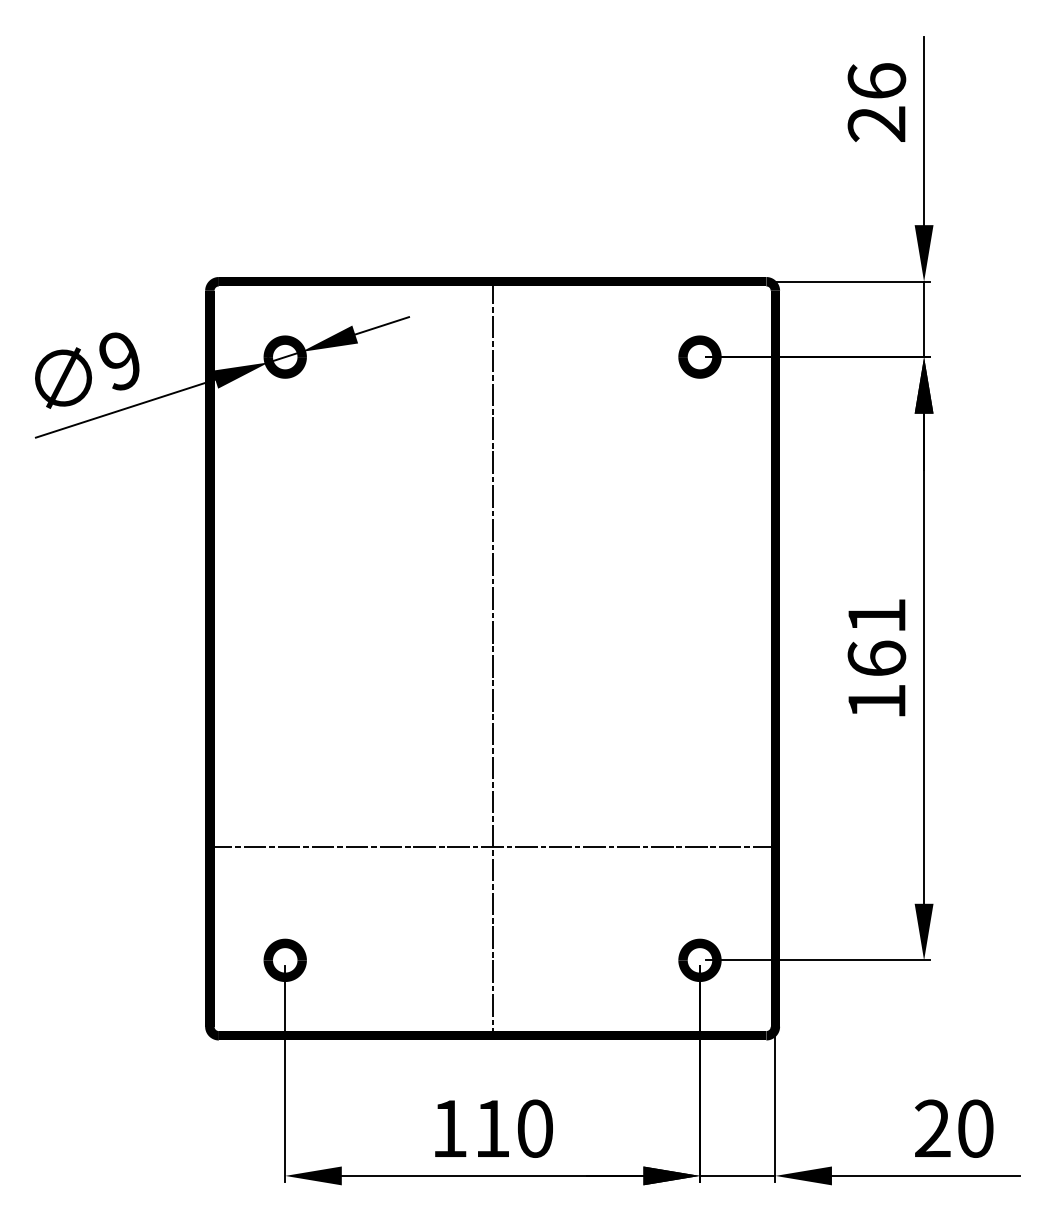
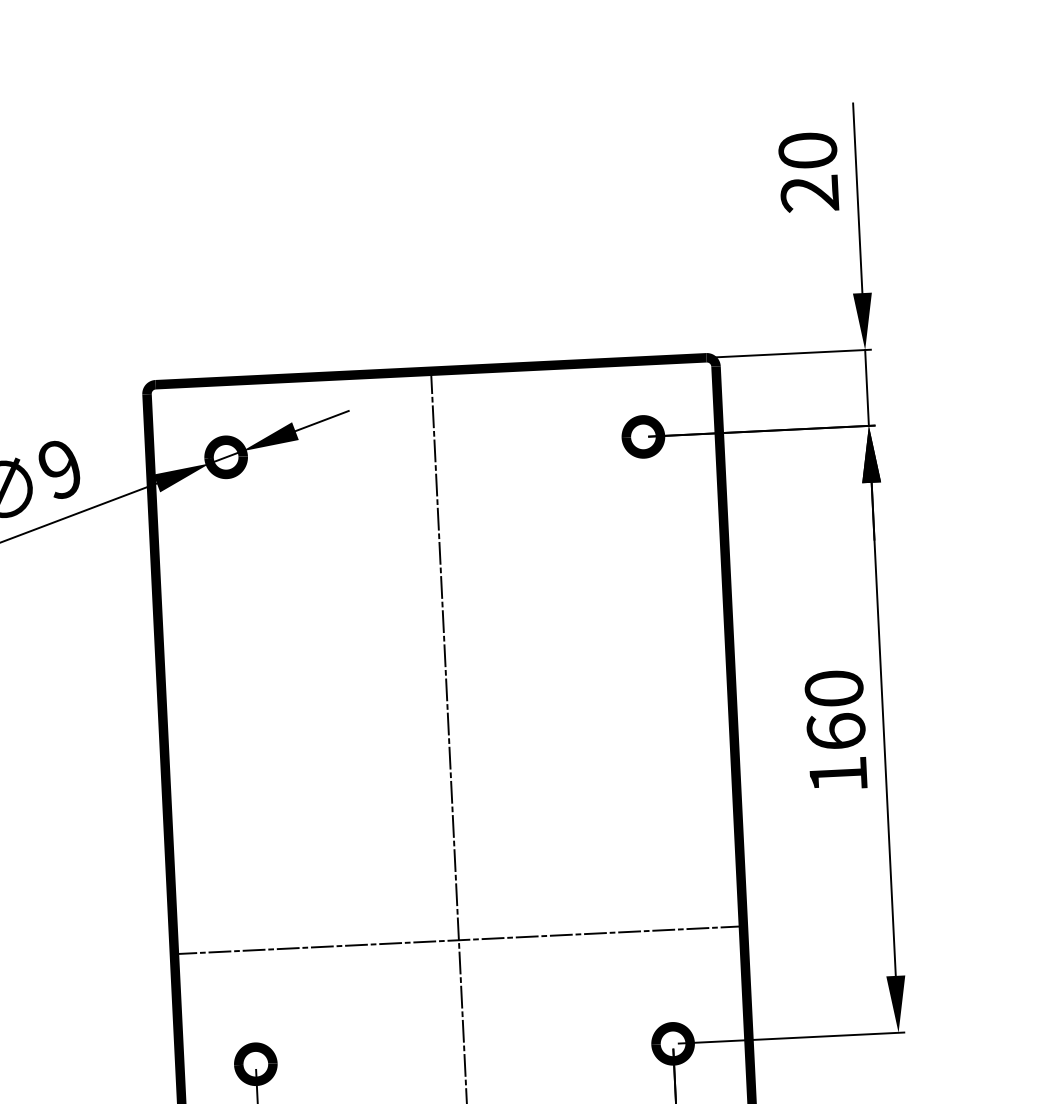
text: (876, 80) -> (807, 149), 26 -> 20
text: (876, 615) -> (833, 688), 161 -> 160

